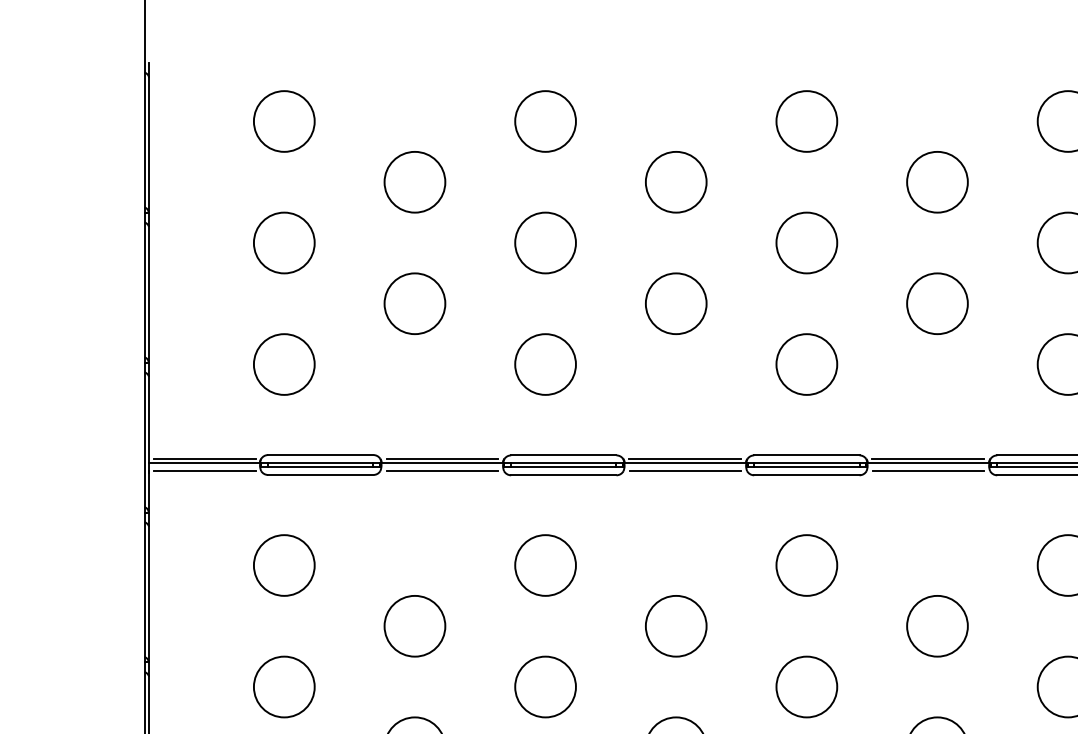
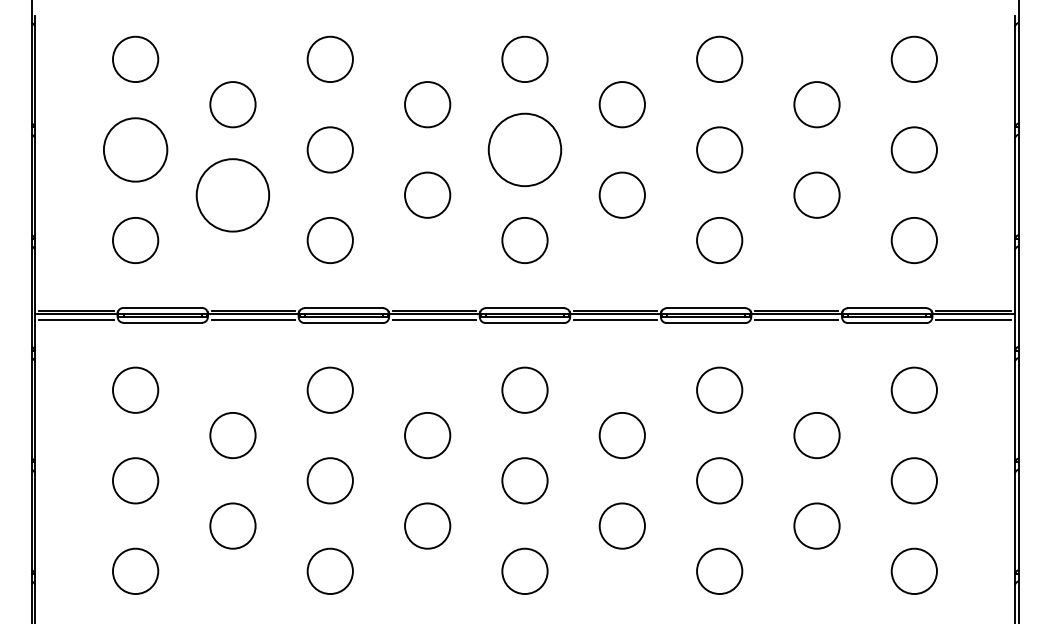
circle: (284, 242) -> (135, 149), size x1.4
circle: (806, 242) -> (524, 149), size x1.6
circle: (414, 302) -> (232, 194), size x1.6

